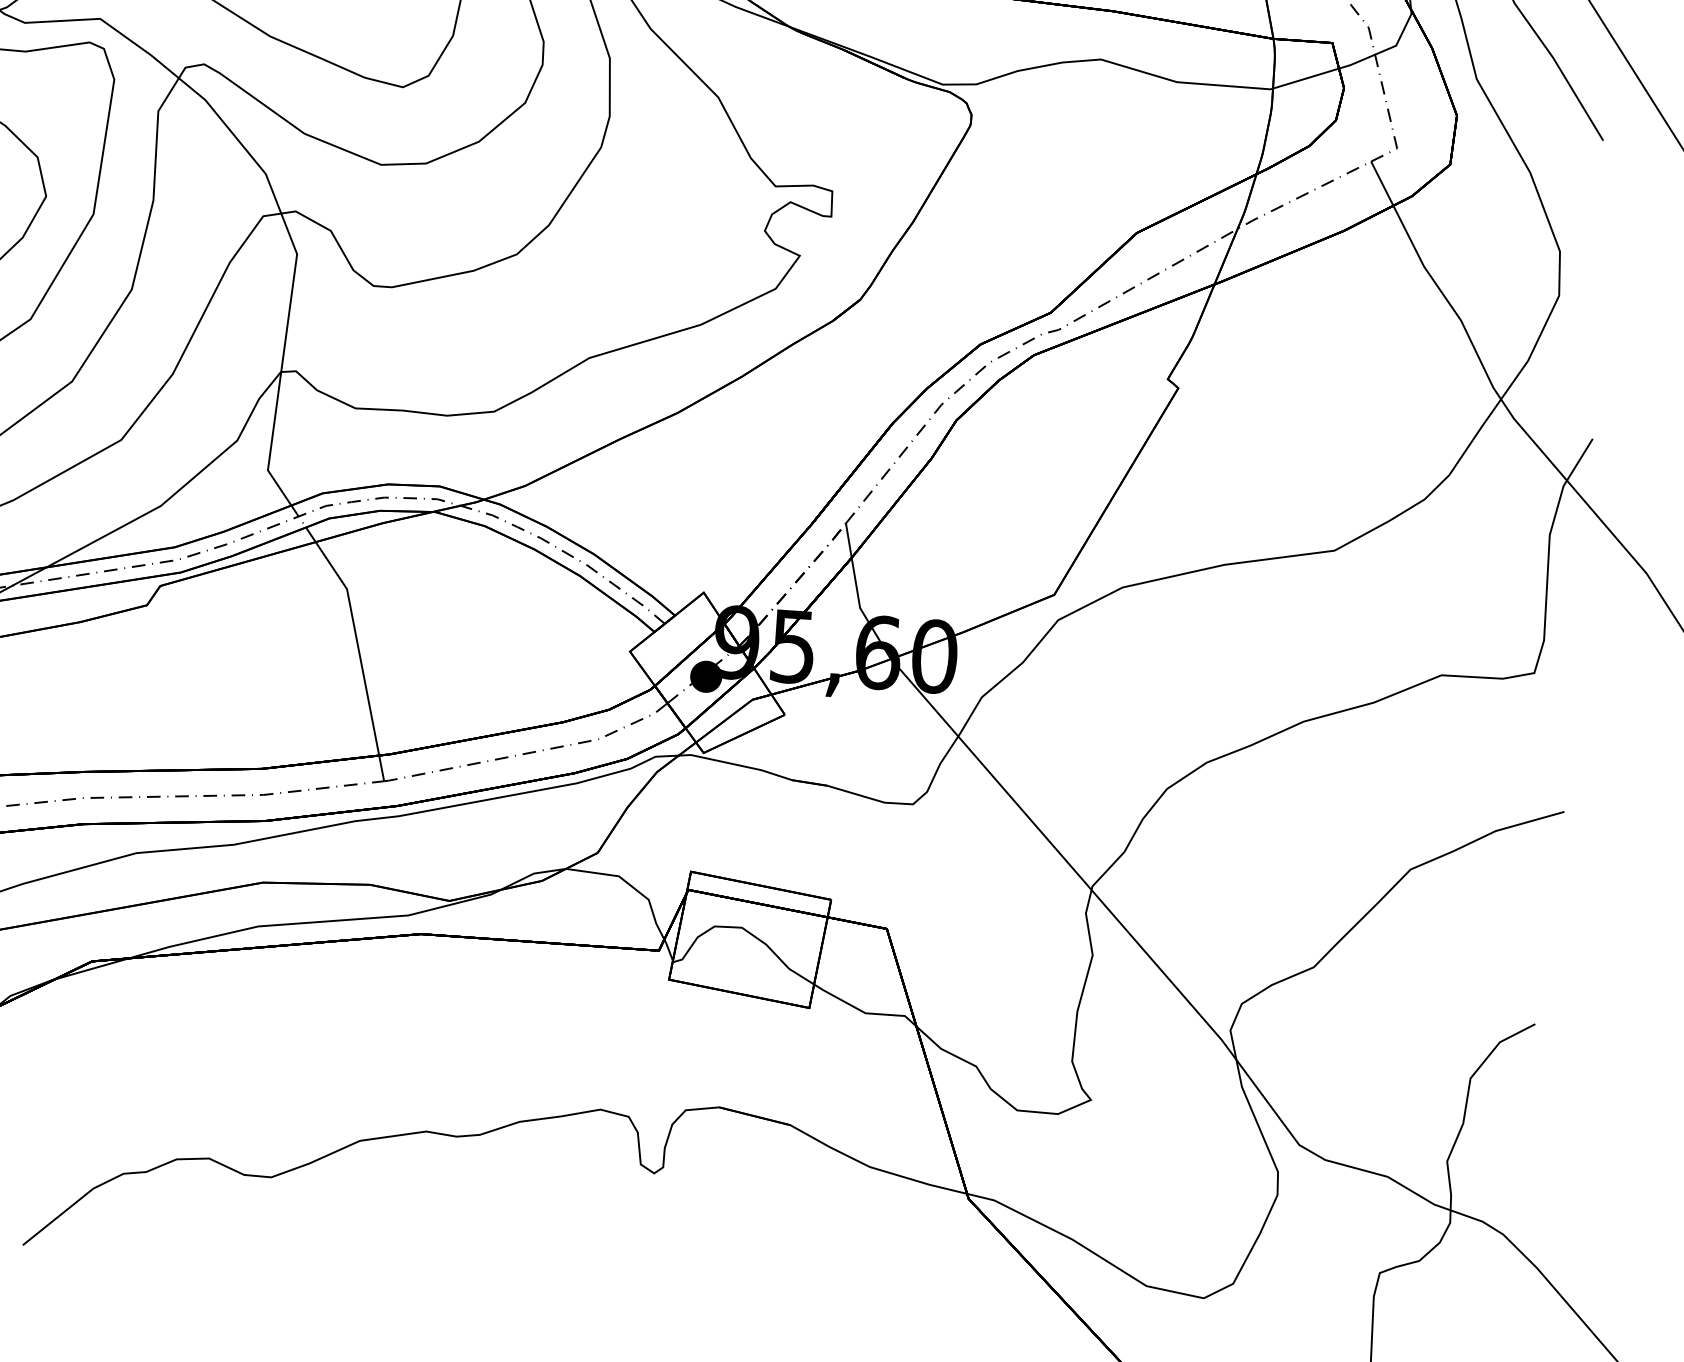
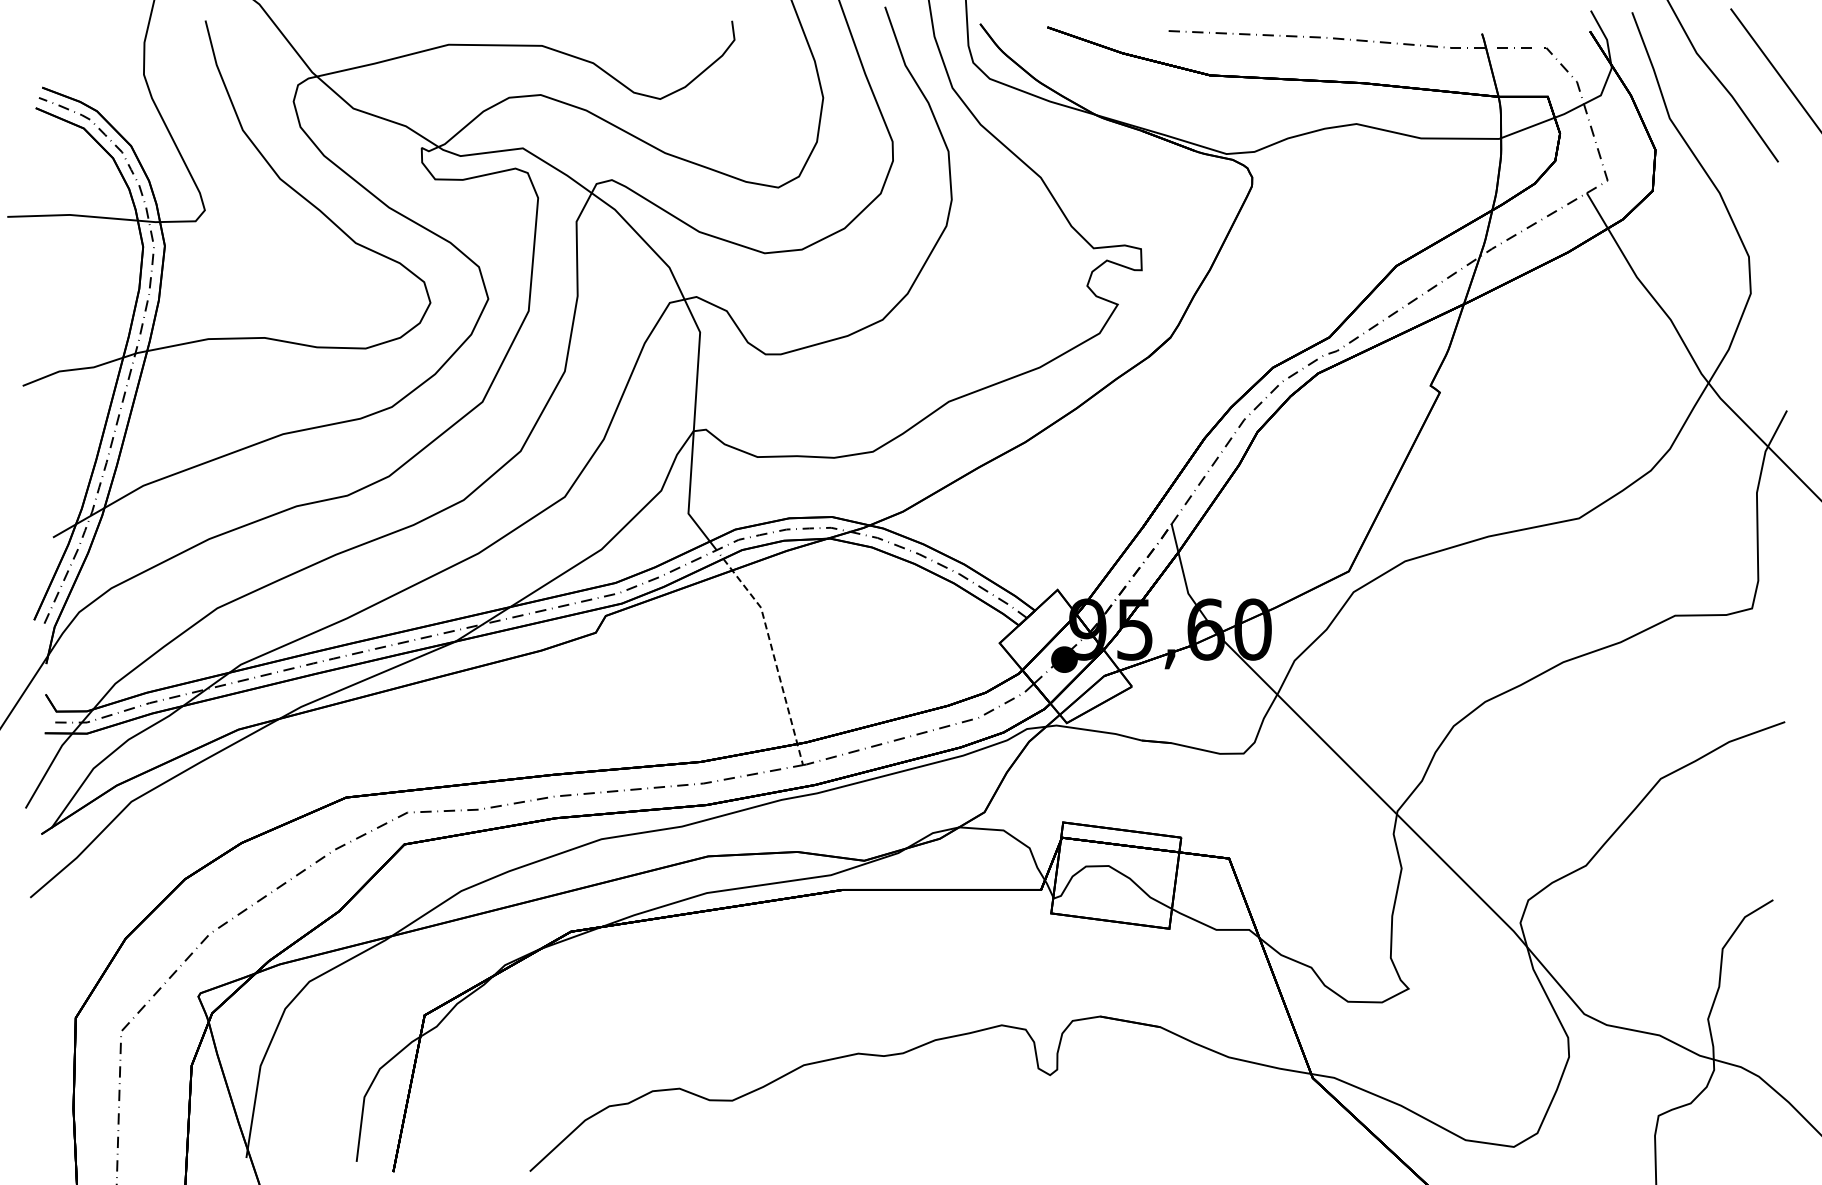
line: (357, 647) -> (773, 655), solid -> dashed

